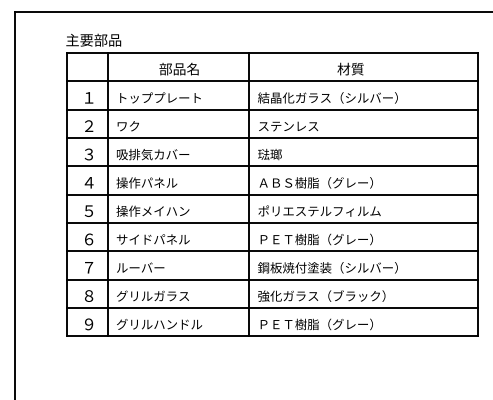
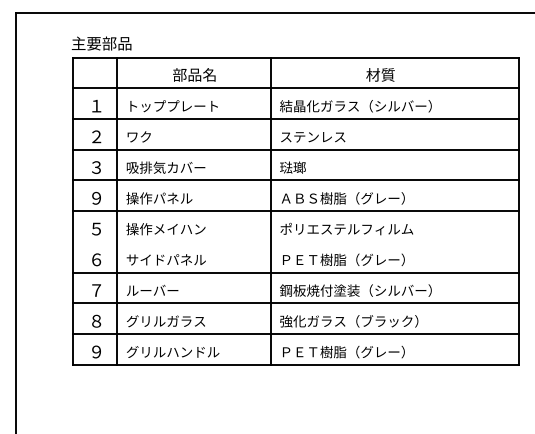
text: (88, 182) -> (96, 197), ４ -> ９
line: (272, 222) -> (295, 241), removed

